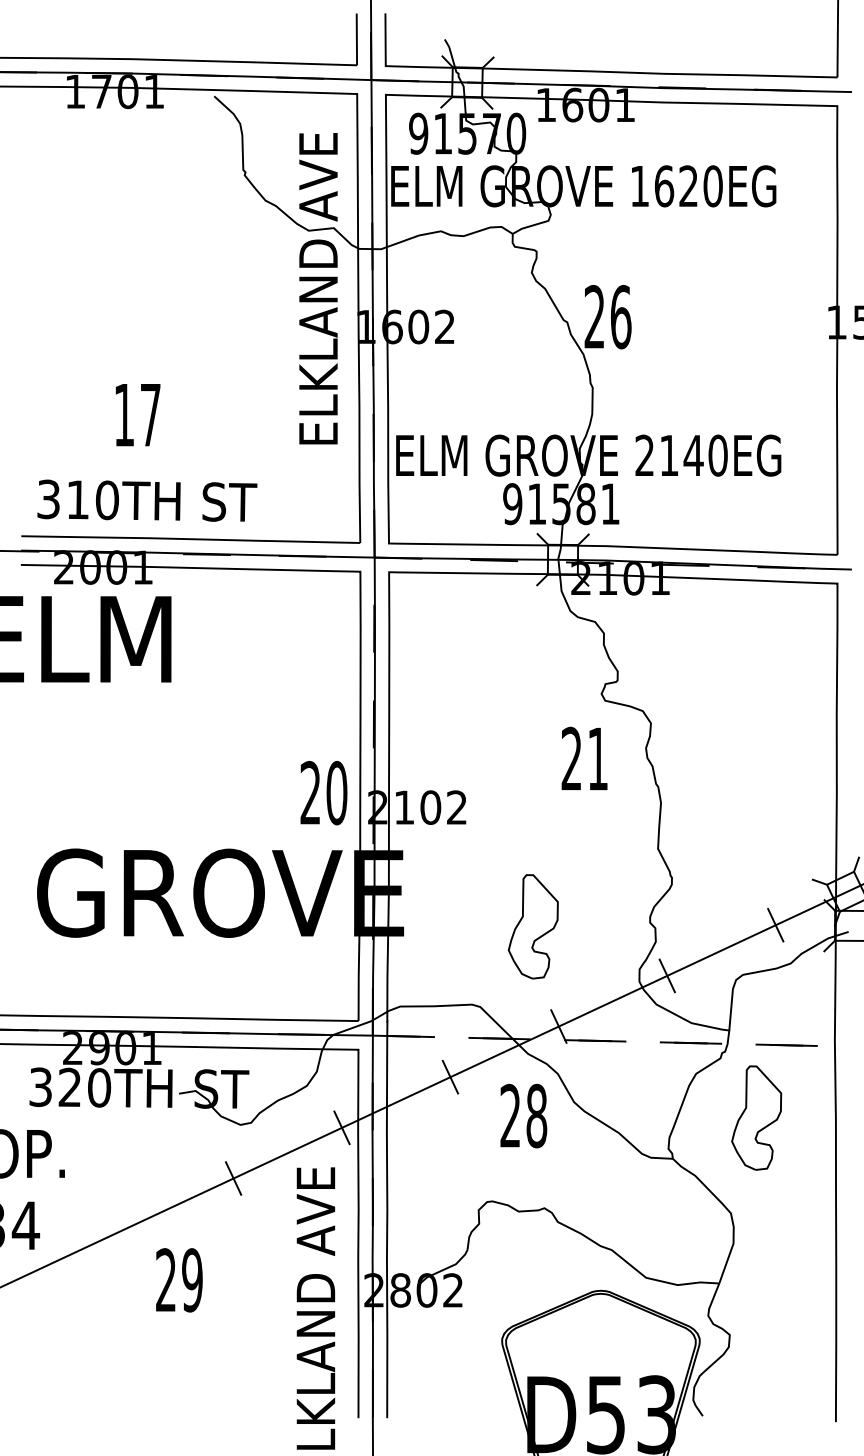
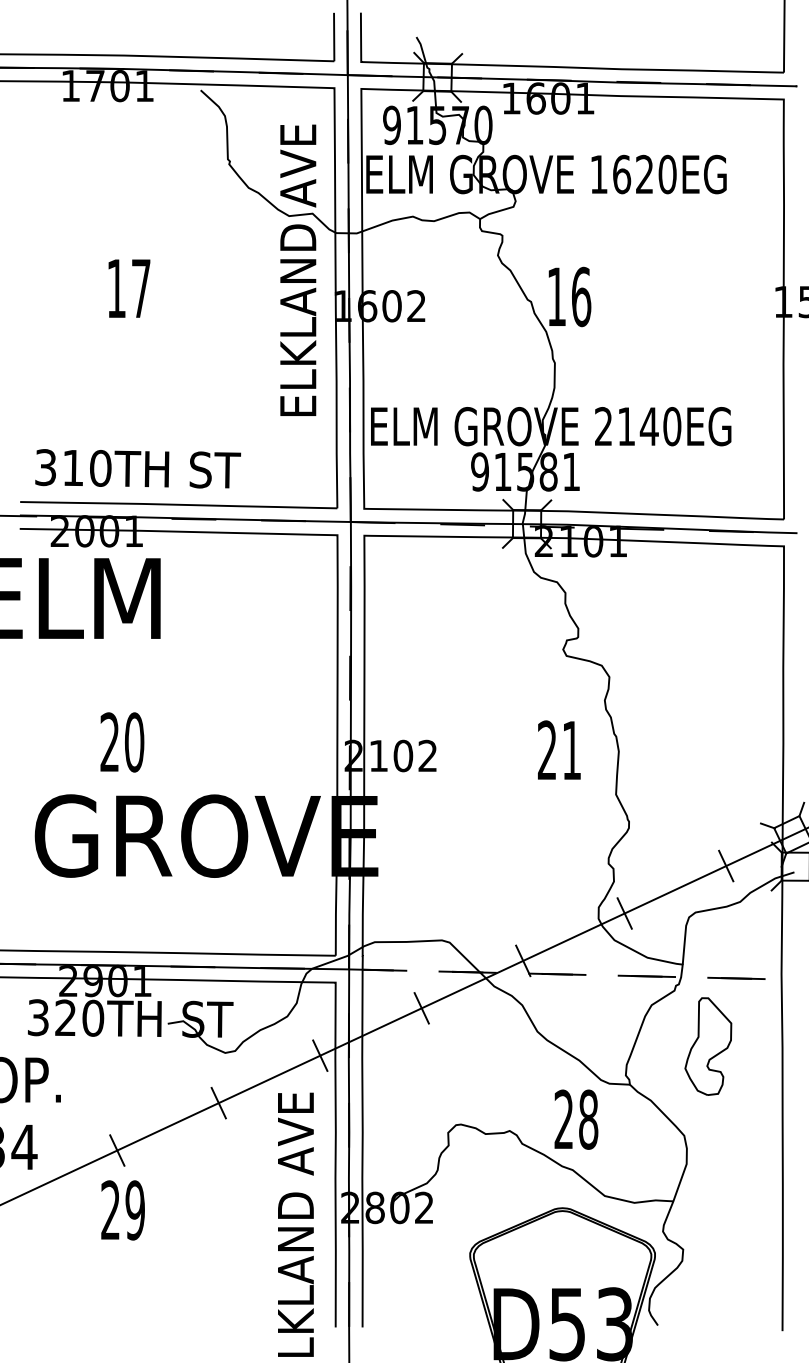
text: (594, 315) -> (556, 295), 26 -> 16
text: (138, 414) -> (129, 288), moved
text: (584, 757) -> (559, 749), moved
text: (324, 793) -> (122, 742), moved
part: (533, 926) -> (499, 867), removed
text: (523, 1115) -> (576, 1119), moved
line: (125, 1229) -> (117, 1150), added
text: (178, 1280) -> (122, 1210), moved

